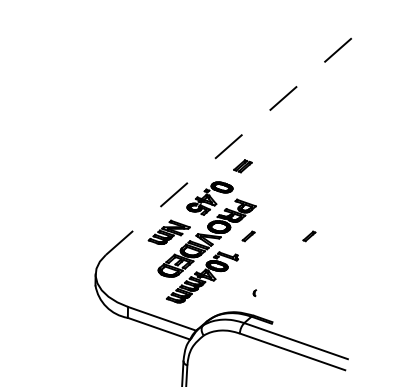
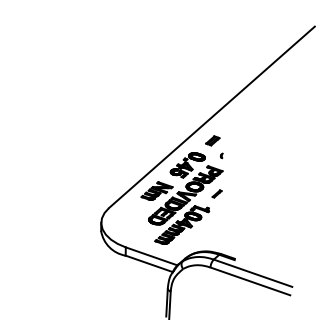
line: (242, 135) -> (212, 117), dashed -> solid
part: (308, 235) -> (262, 193), removed
part: (254, 292) -> (221, 155), moved

